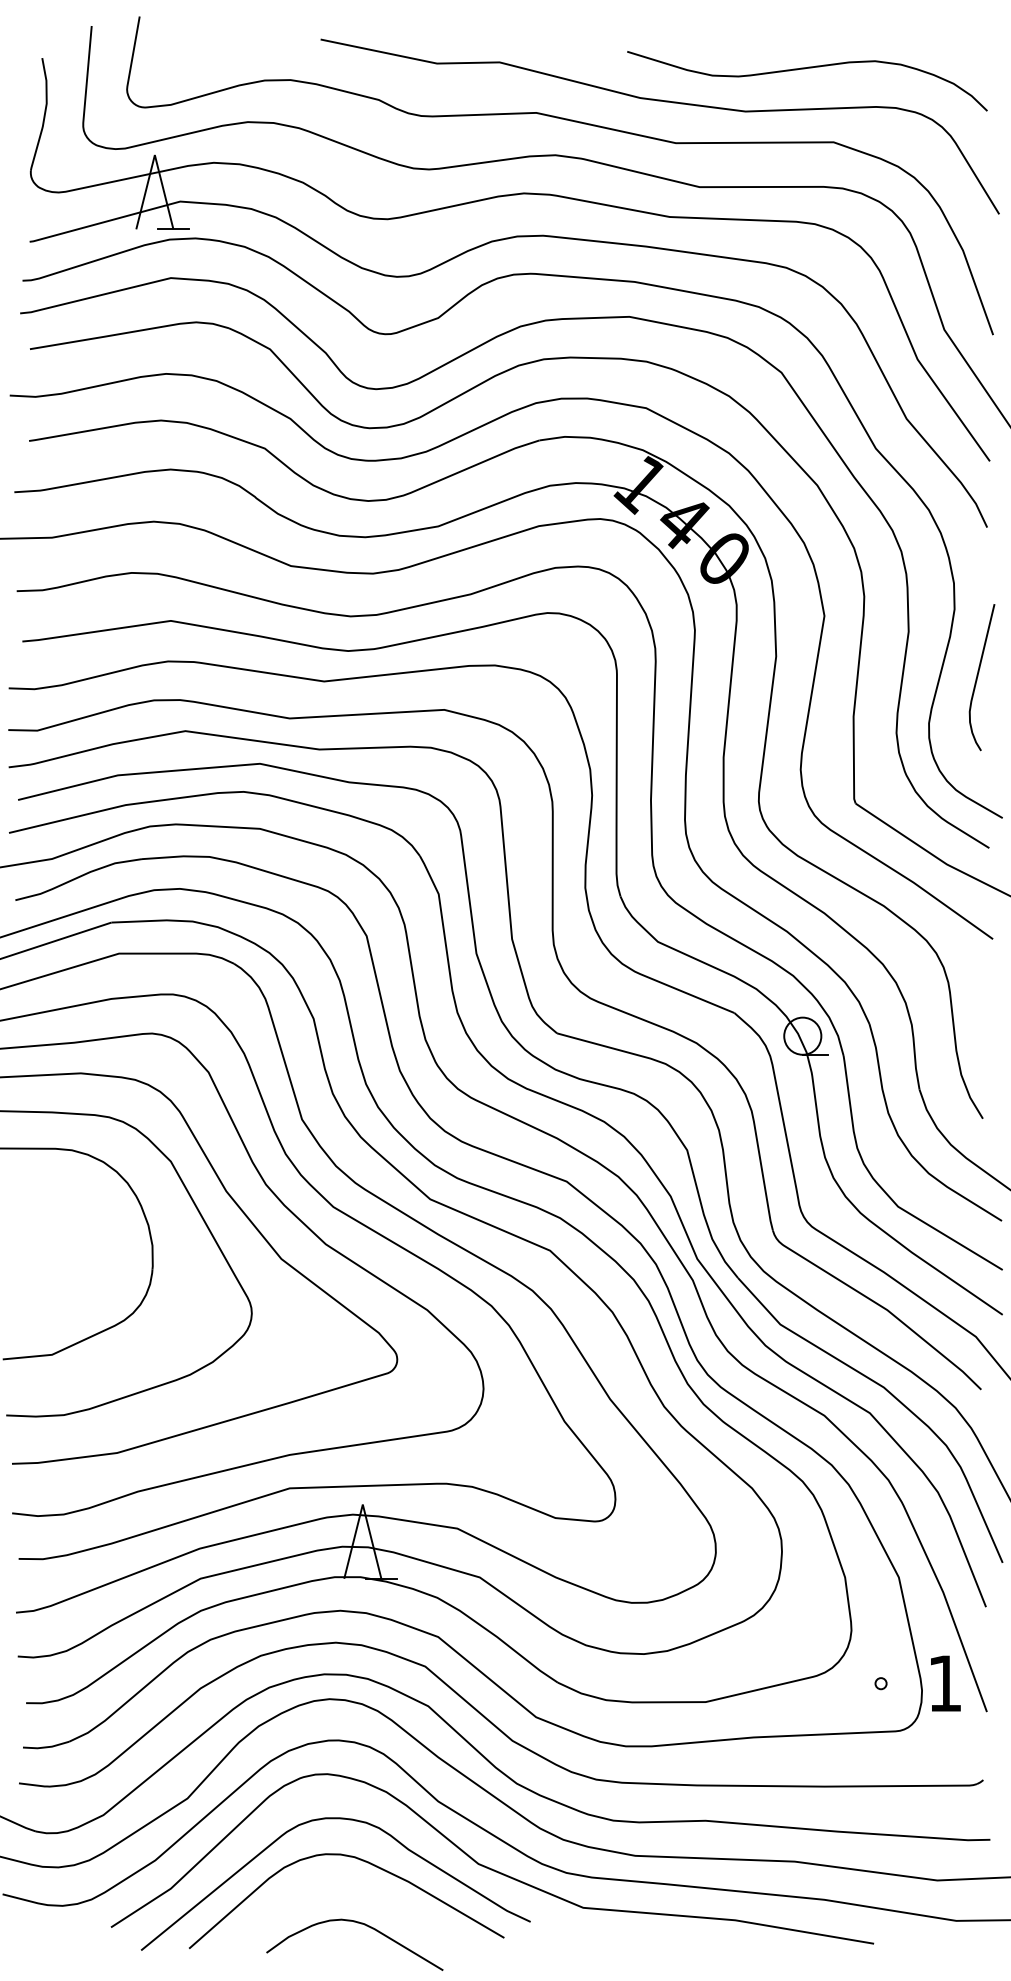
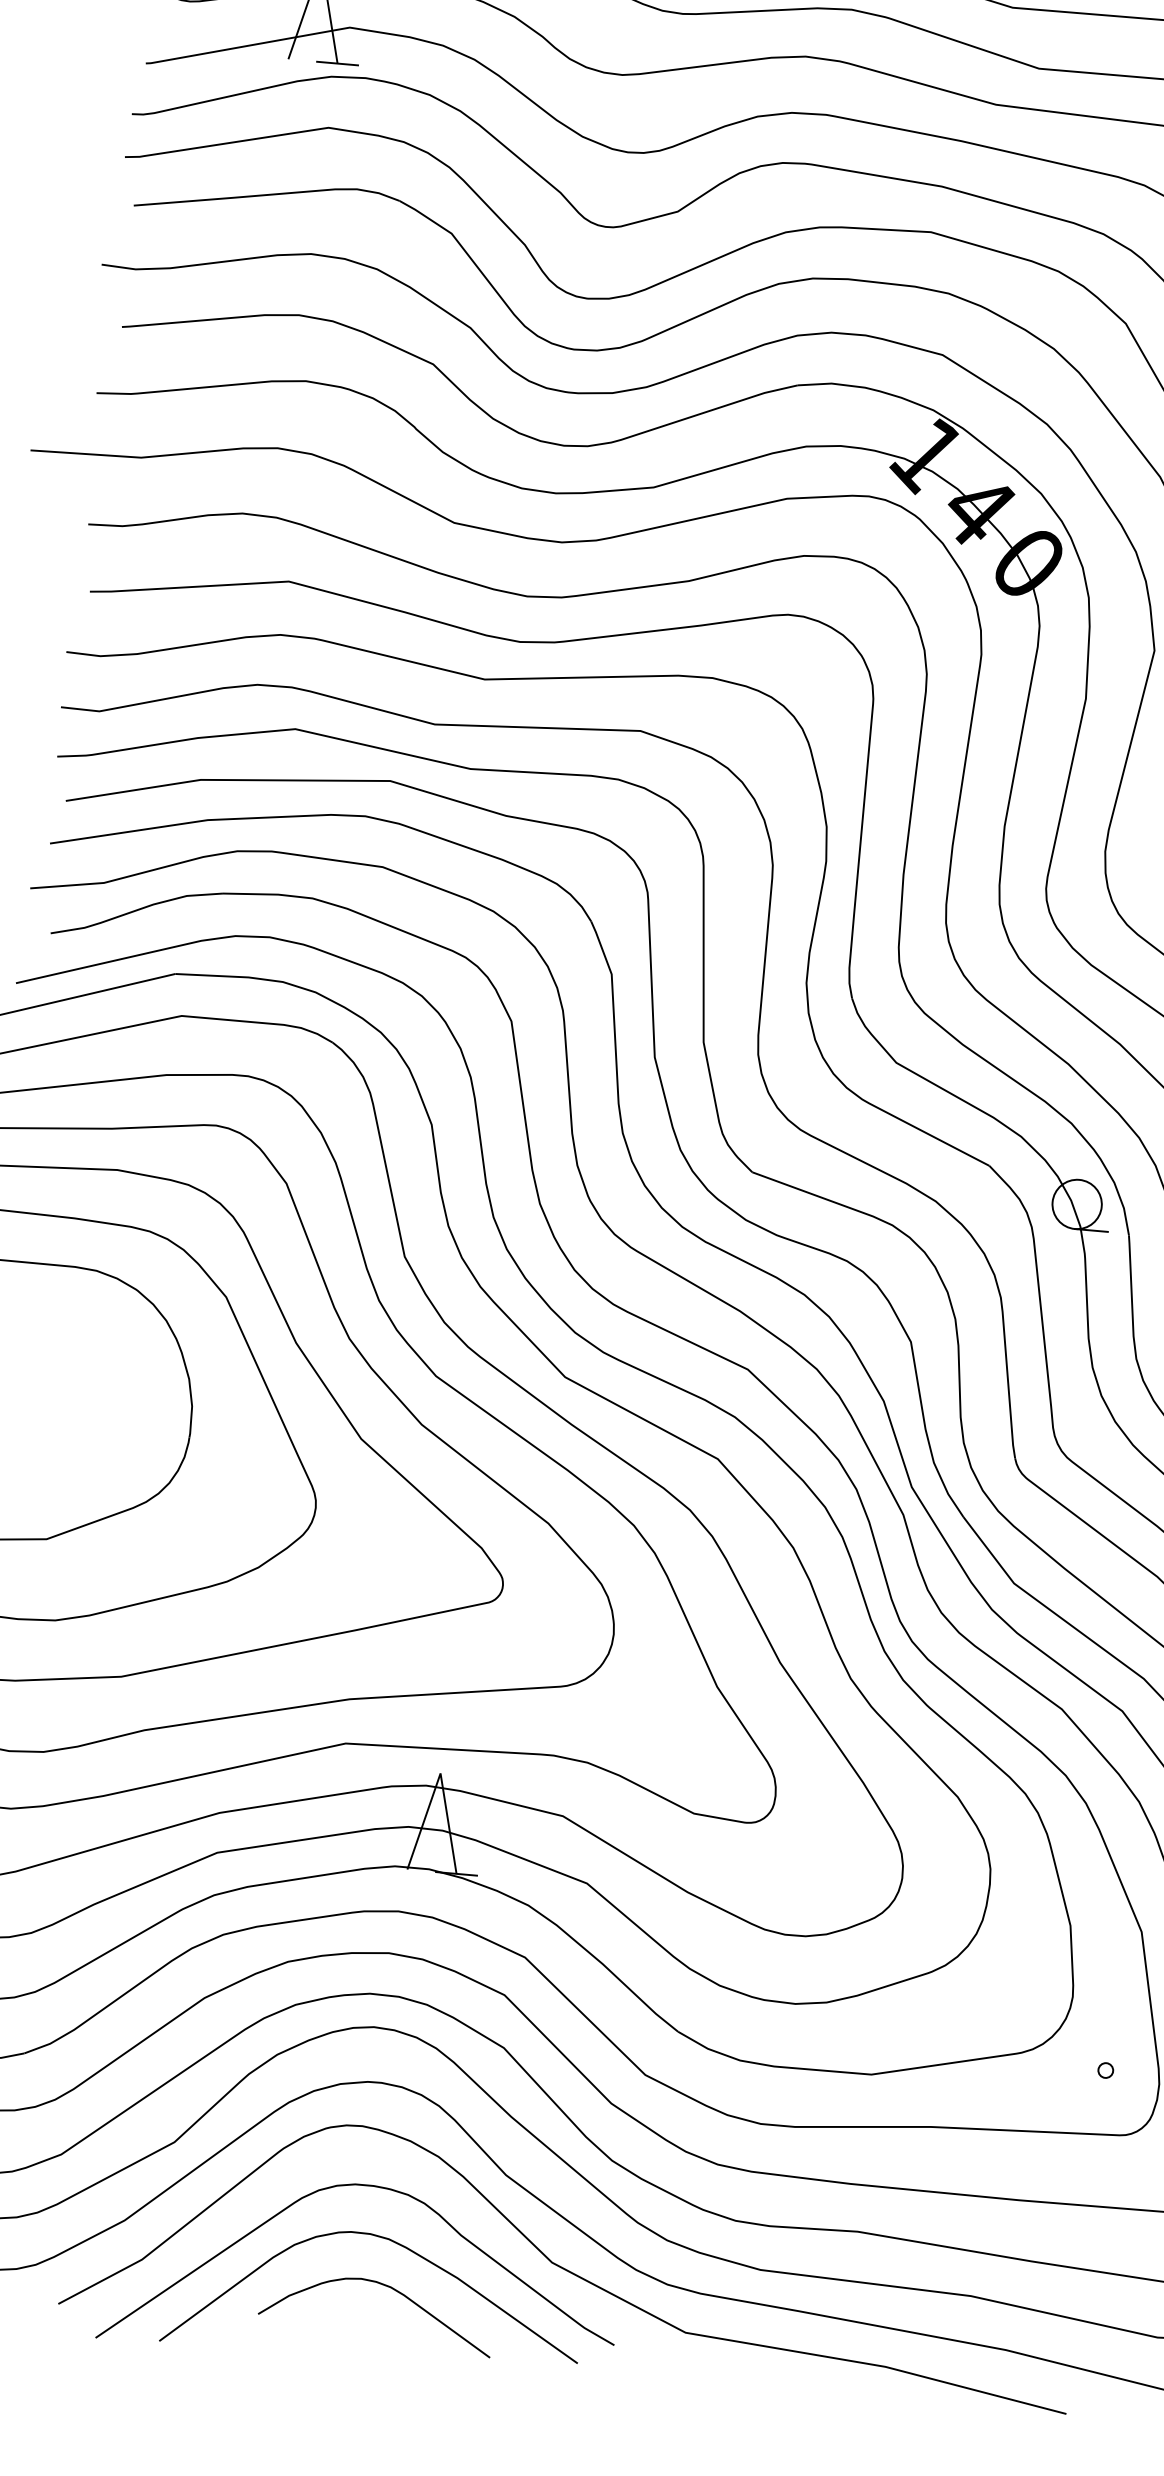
curve: (361, 1924) -> (387, 2287), moved

